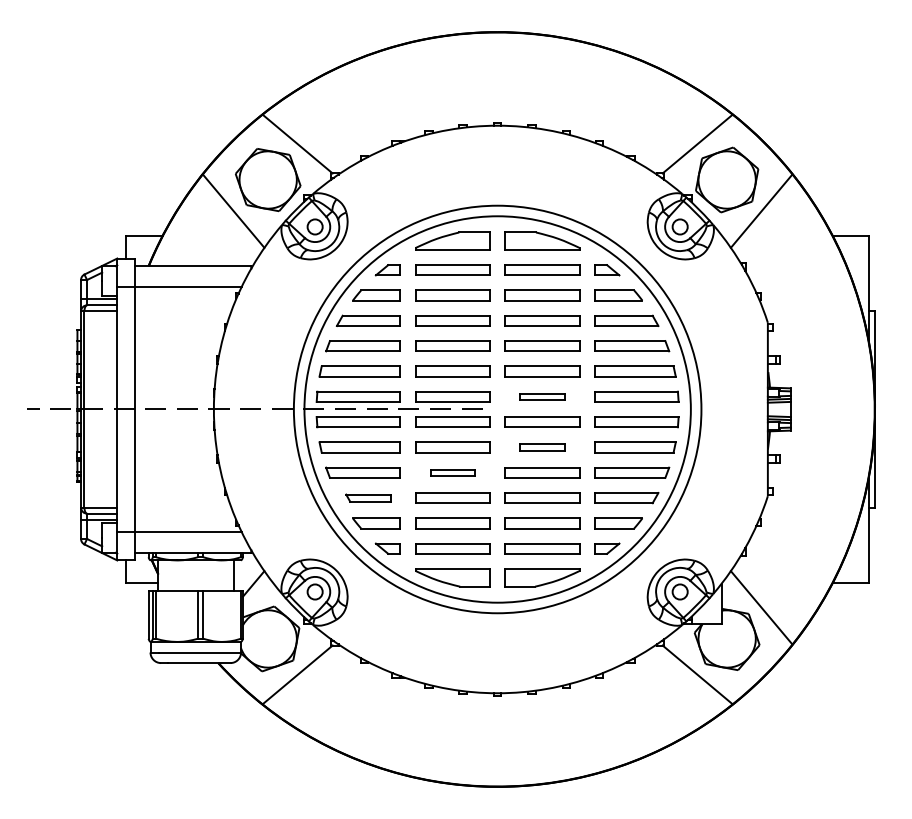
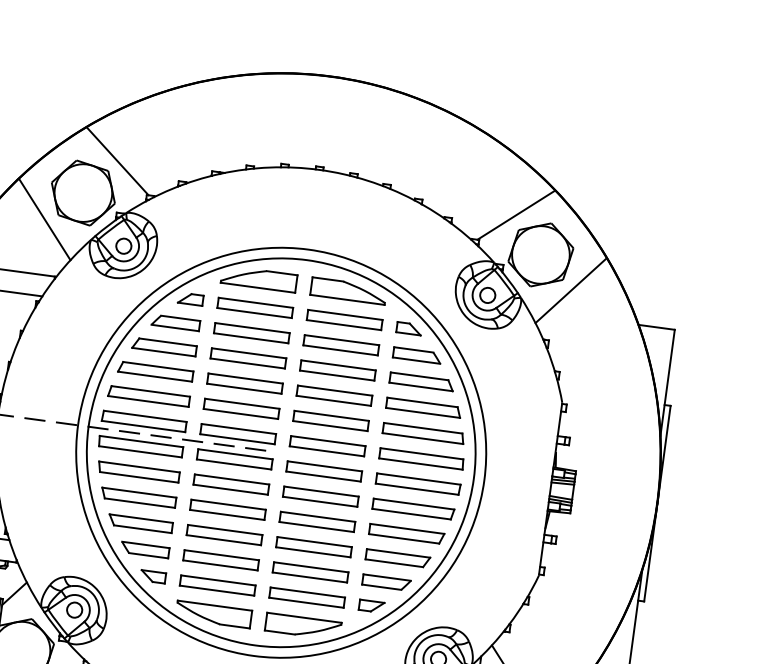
part: (542, 396) -> (327, 445), size x1.67
part: (542, 447) -> (320, 496), size x1.67
part: (452, 472) -> (227, 509), size x1.67
part: (367, 498) -> (139, 523), size x1.43

